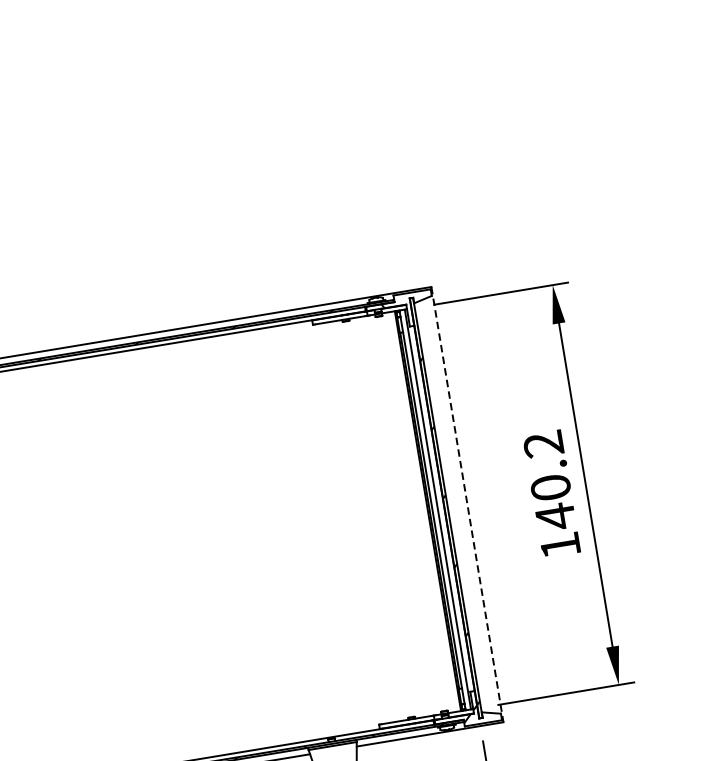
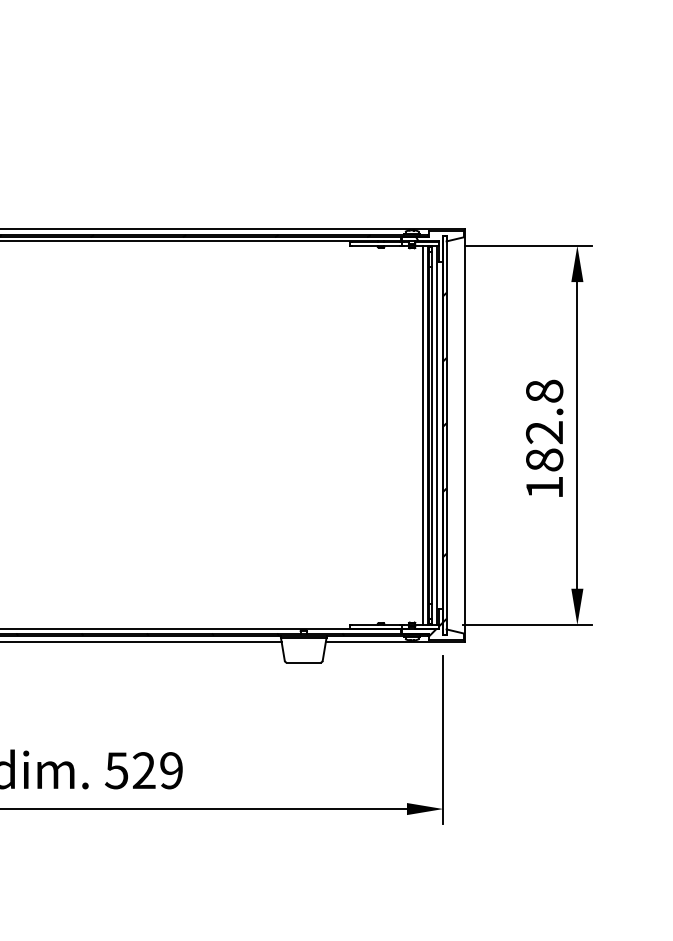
text: (549, 480) -> (544, 425), 140.2 -> 182.8
line: (467, 504) -> (465, 435), dashed -> solid
line: (422, 512) -> (422, 435), added

